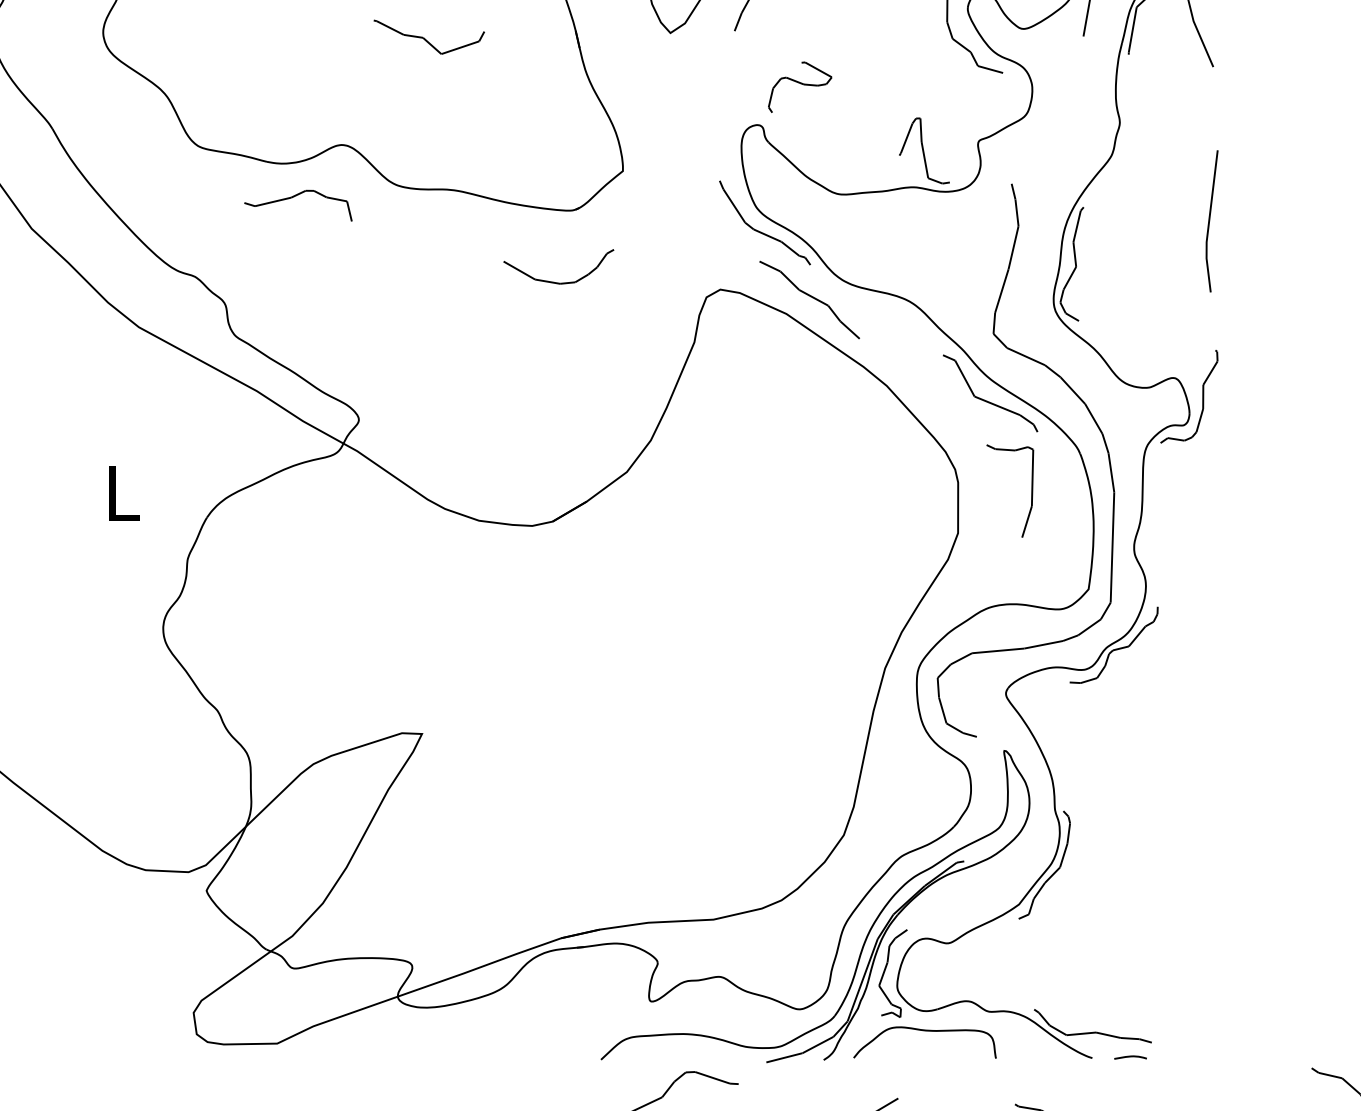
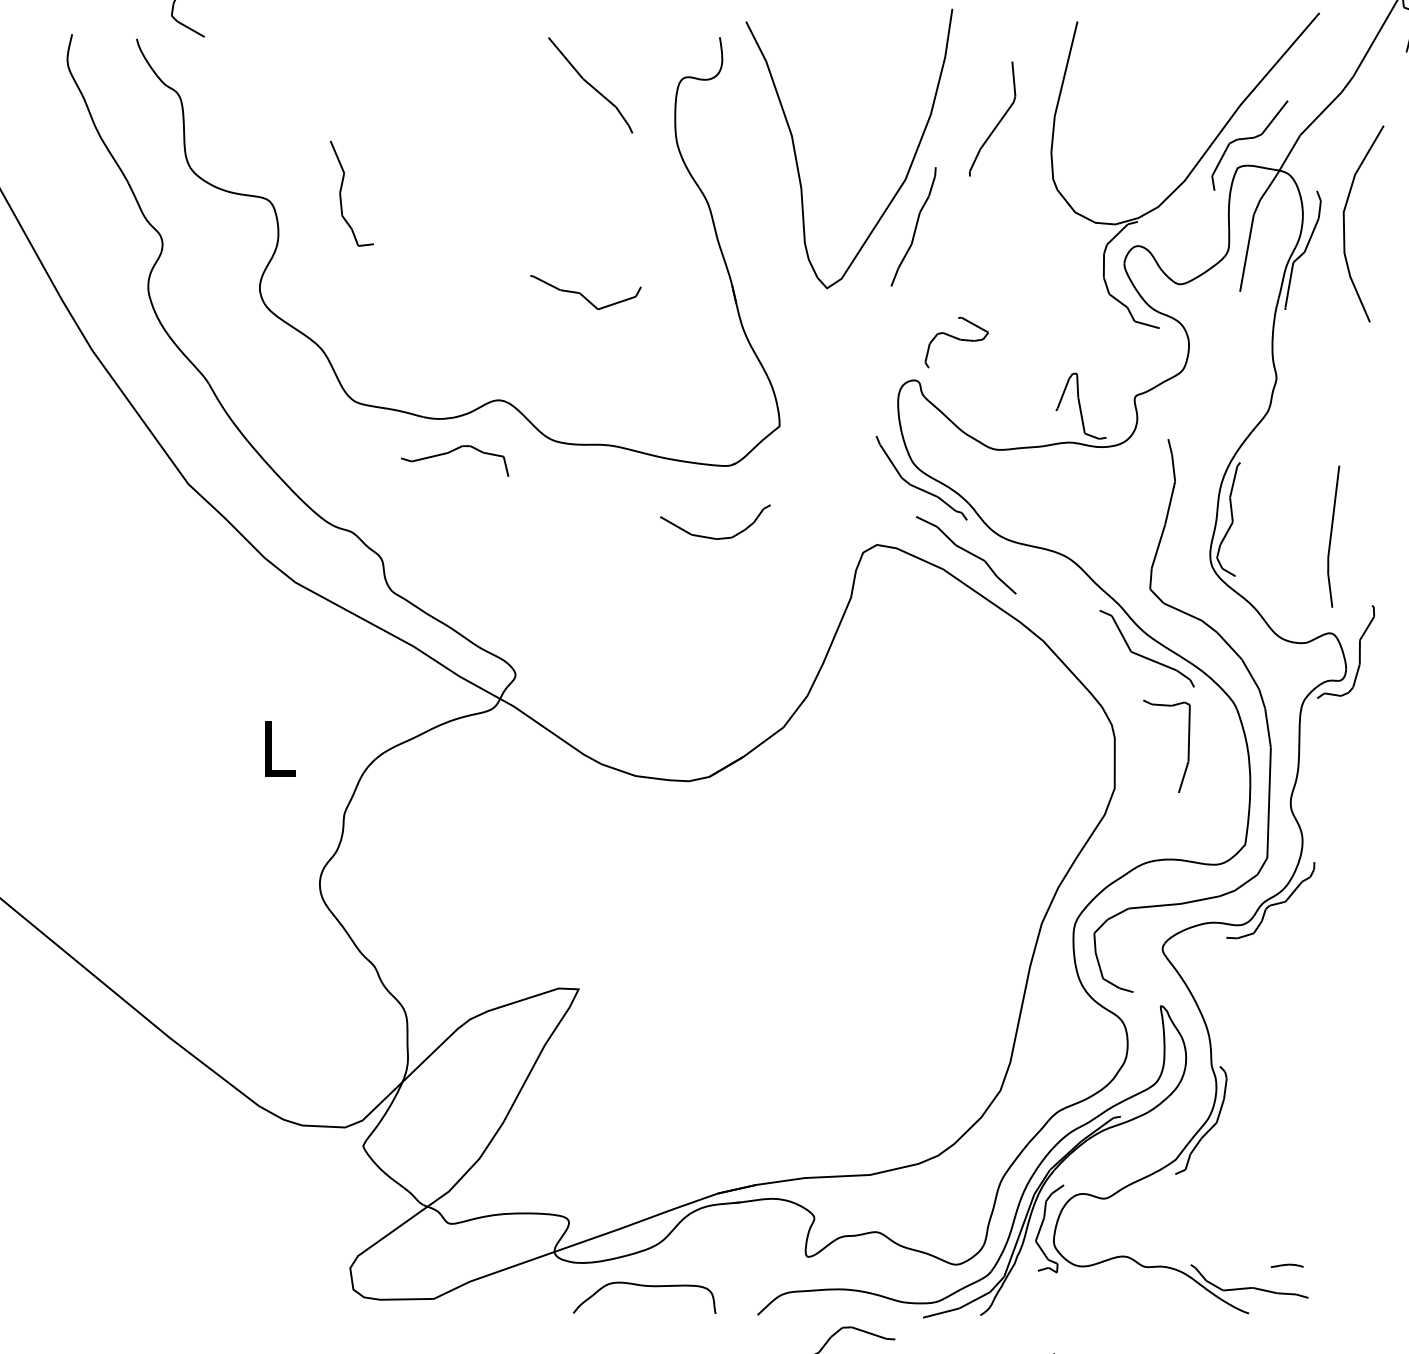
line: (1209, 221) -> (1331, 536), moved
curve: (924, 1031) -> (644, 1286), moved
curve: (1129, 1057) -> (1286, 1265), moved

